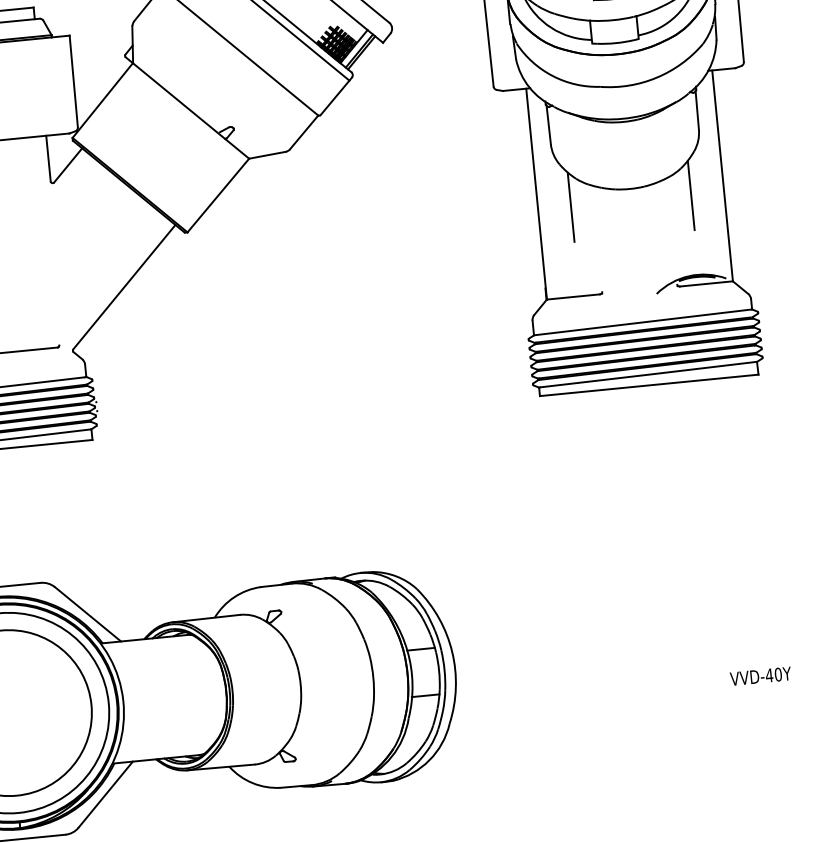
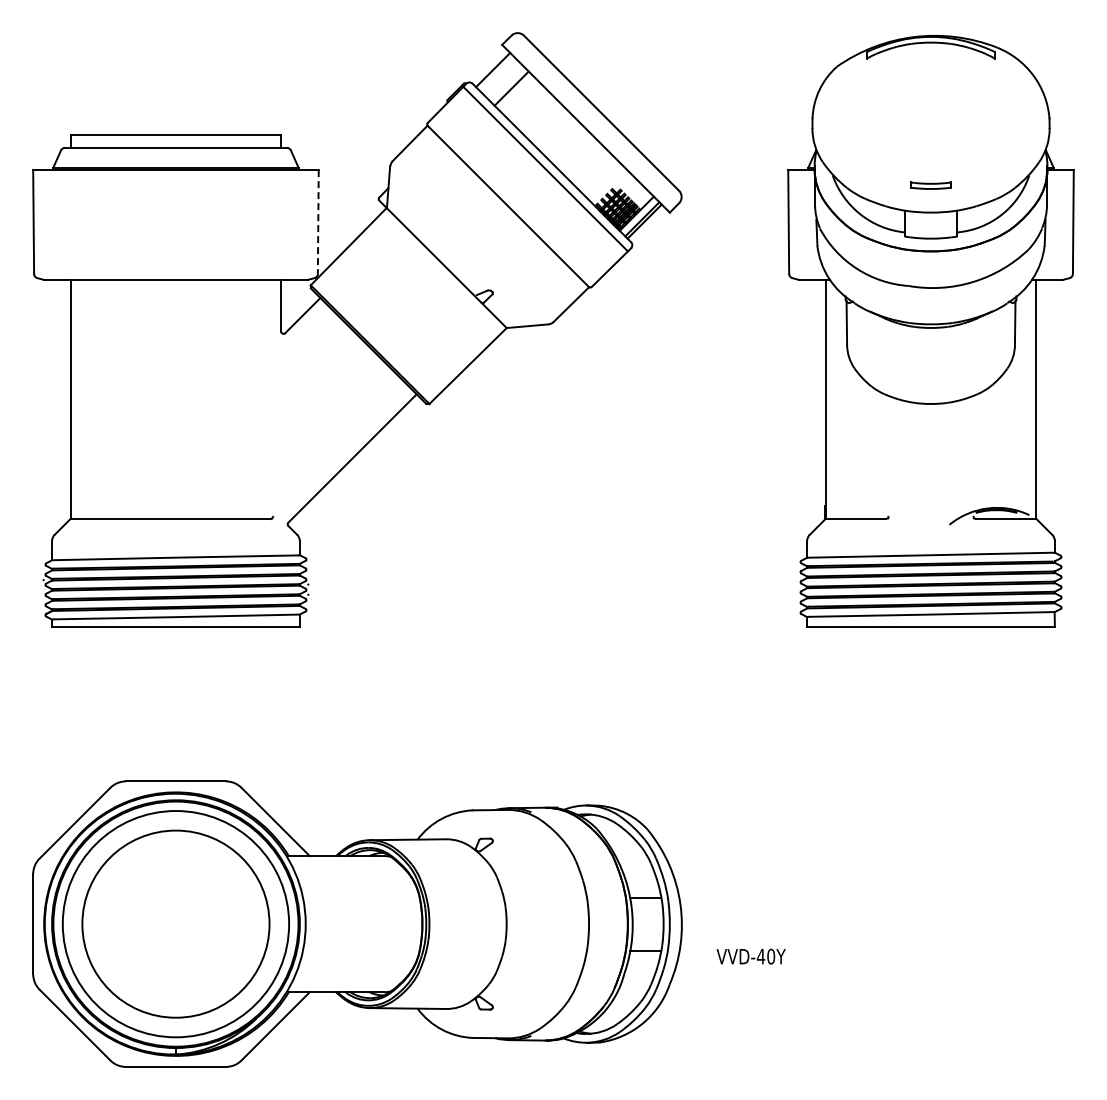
line: (73, 81) -> (318, 222), solid -> dashed
line: (691, 195) -> (999, 418), removed
line: (570, 207) -> (862, 418), removed
text: (760, 676) -> (750, 956), moved

